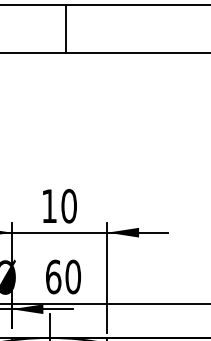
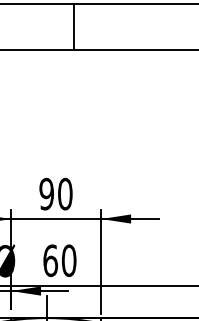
line: (66, 28) -> (74, 26), moved
text: (49, 205) -> (46, 193), 10 -> 90

